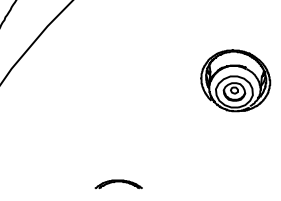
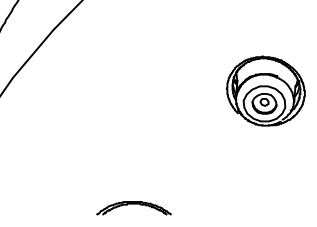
part: (118, 183) -> (133, 207), size x1.4

